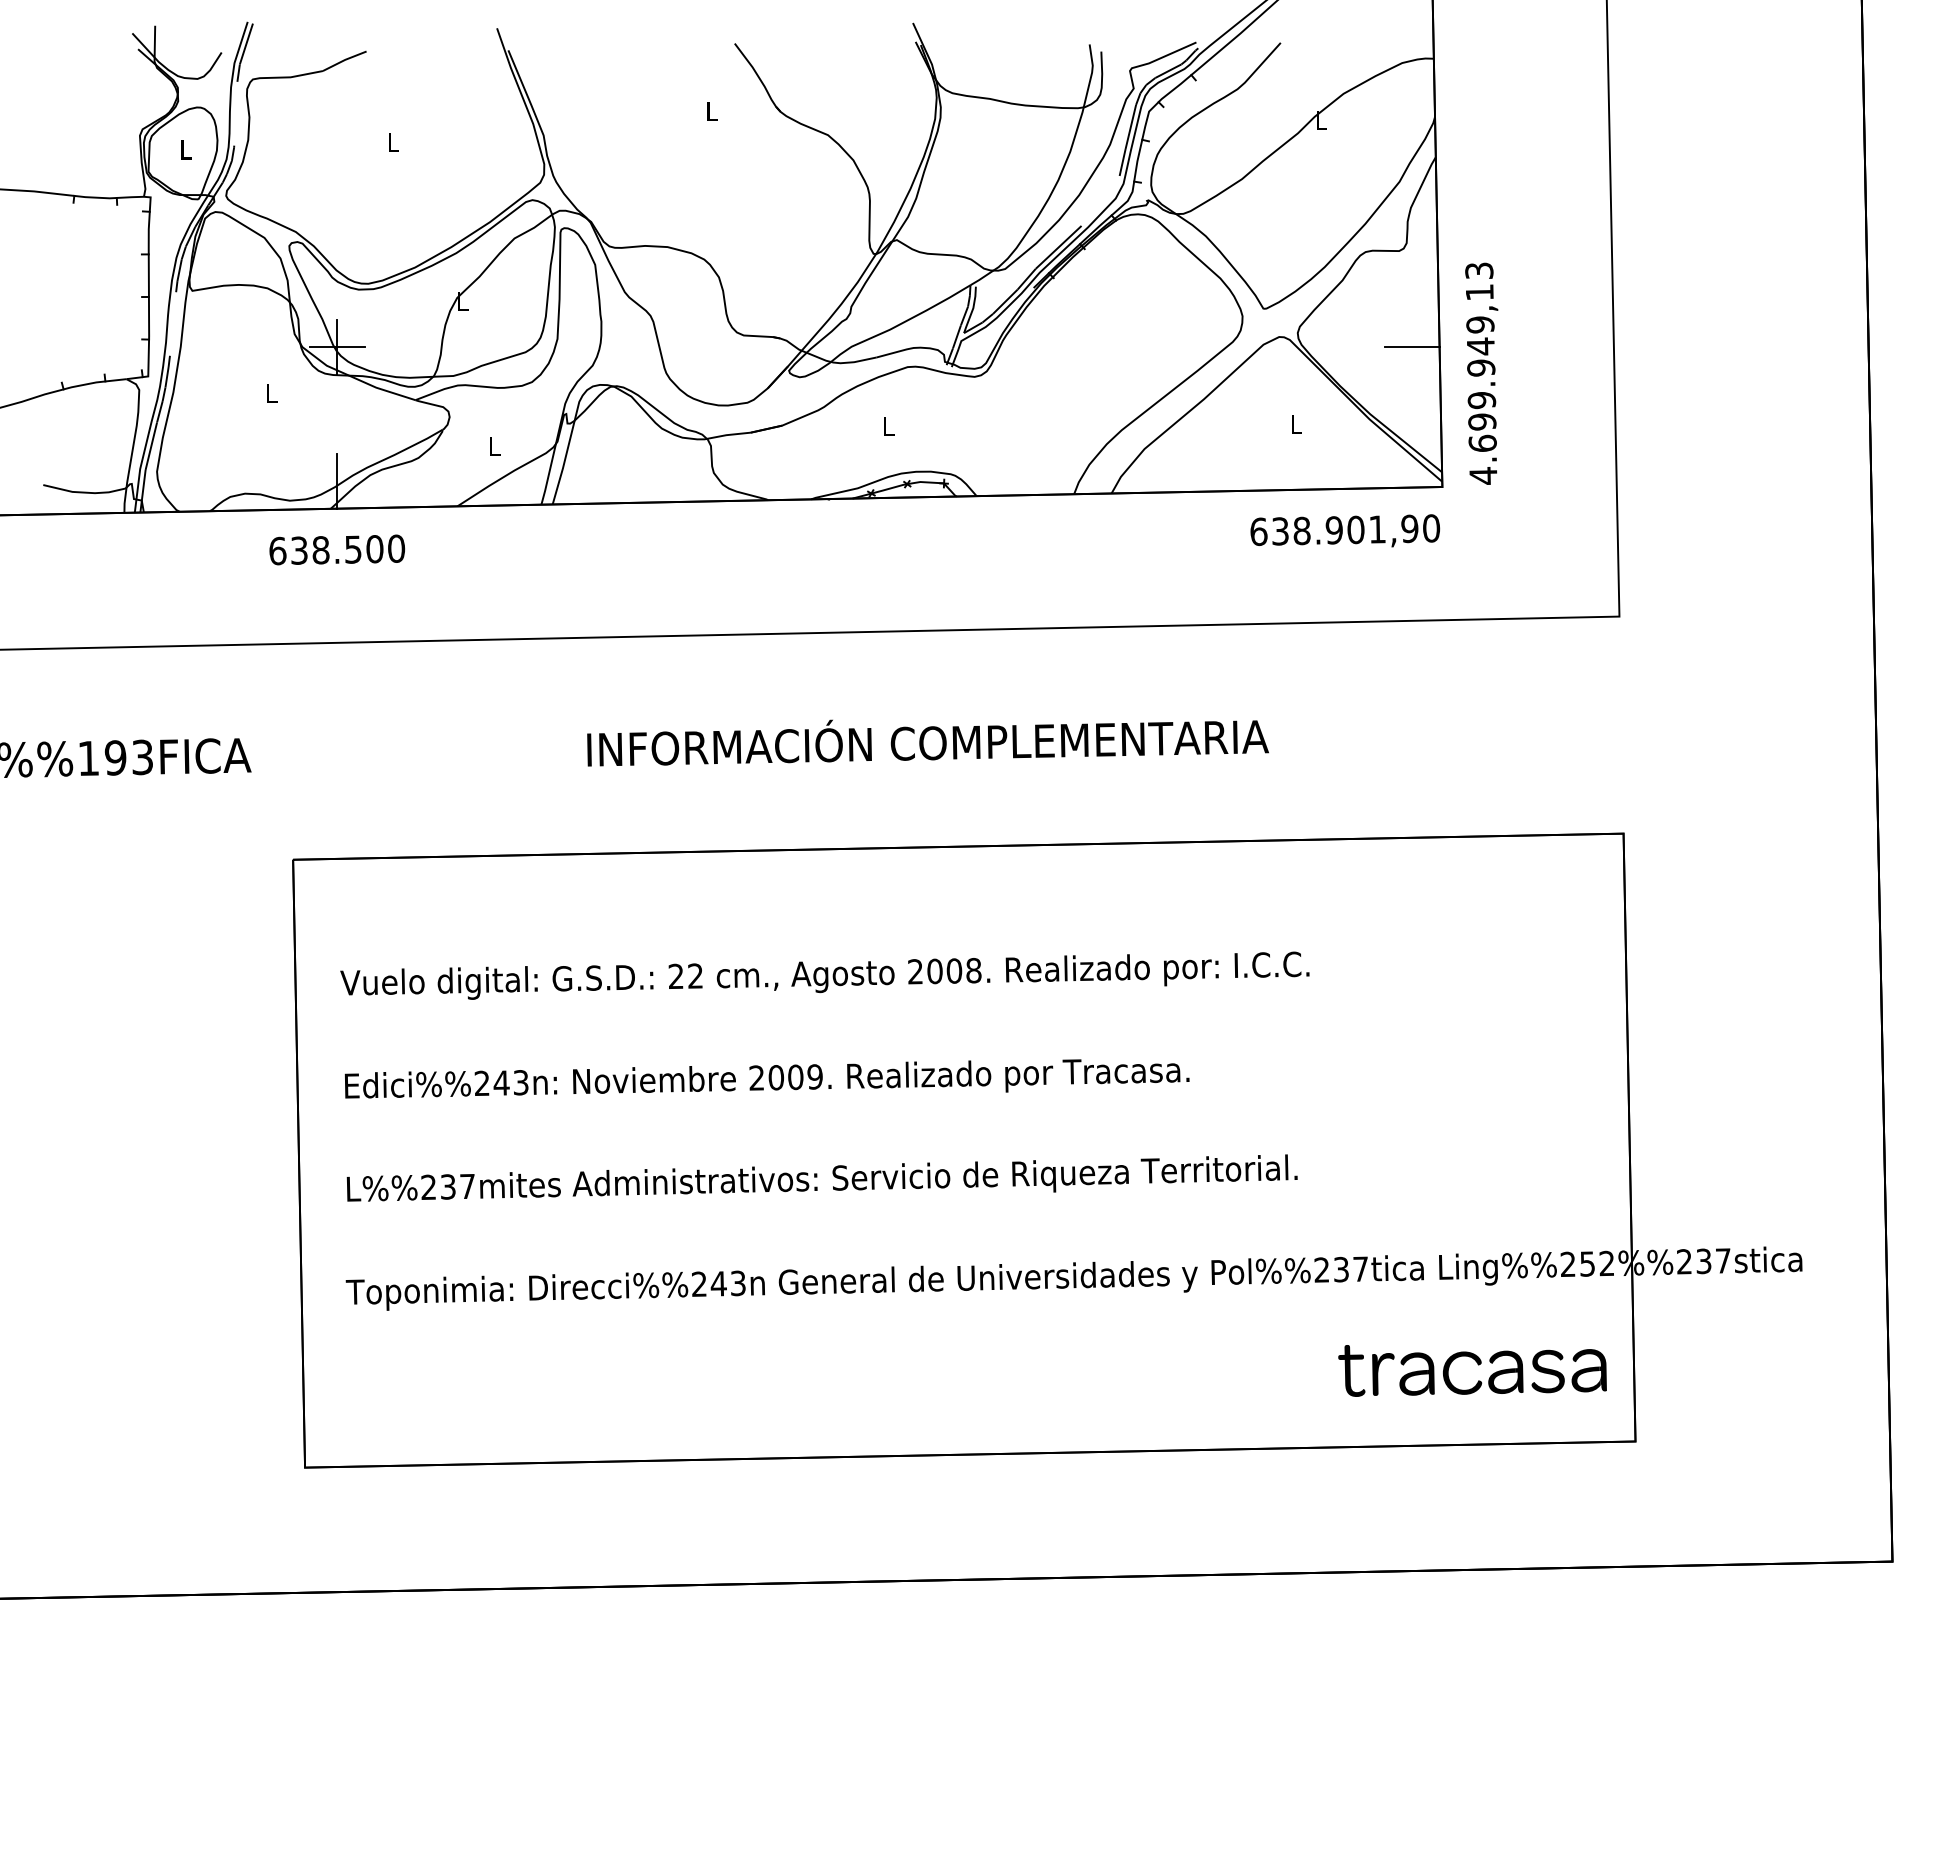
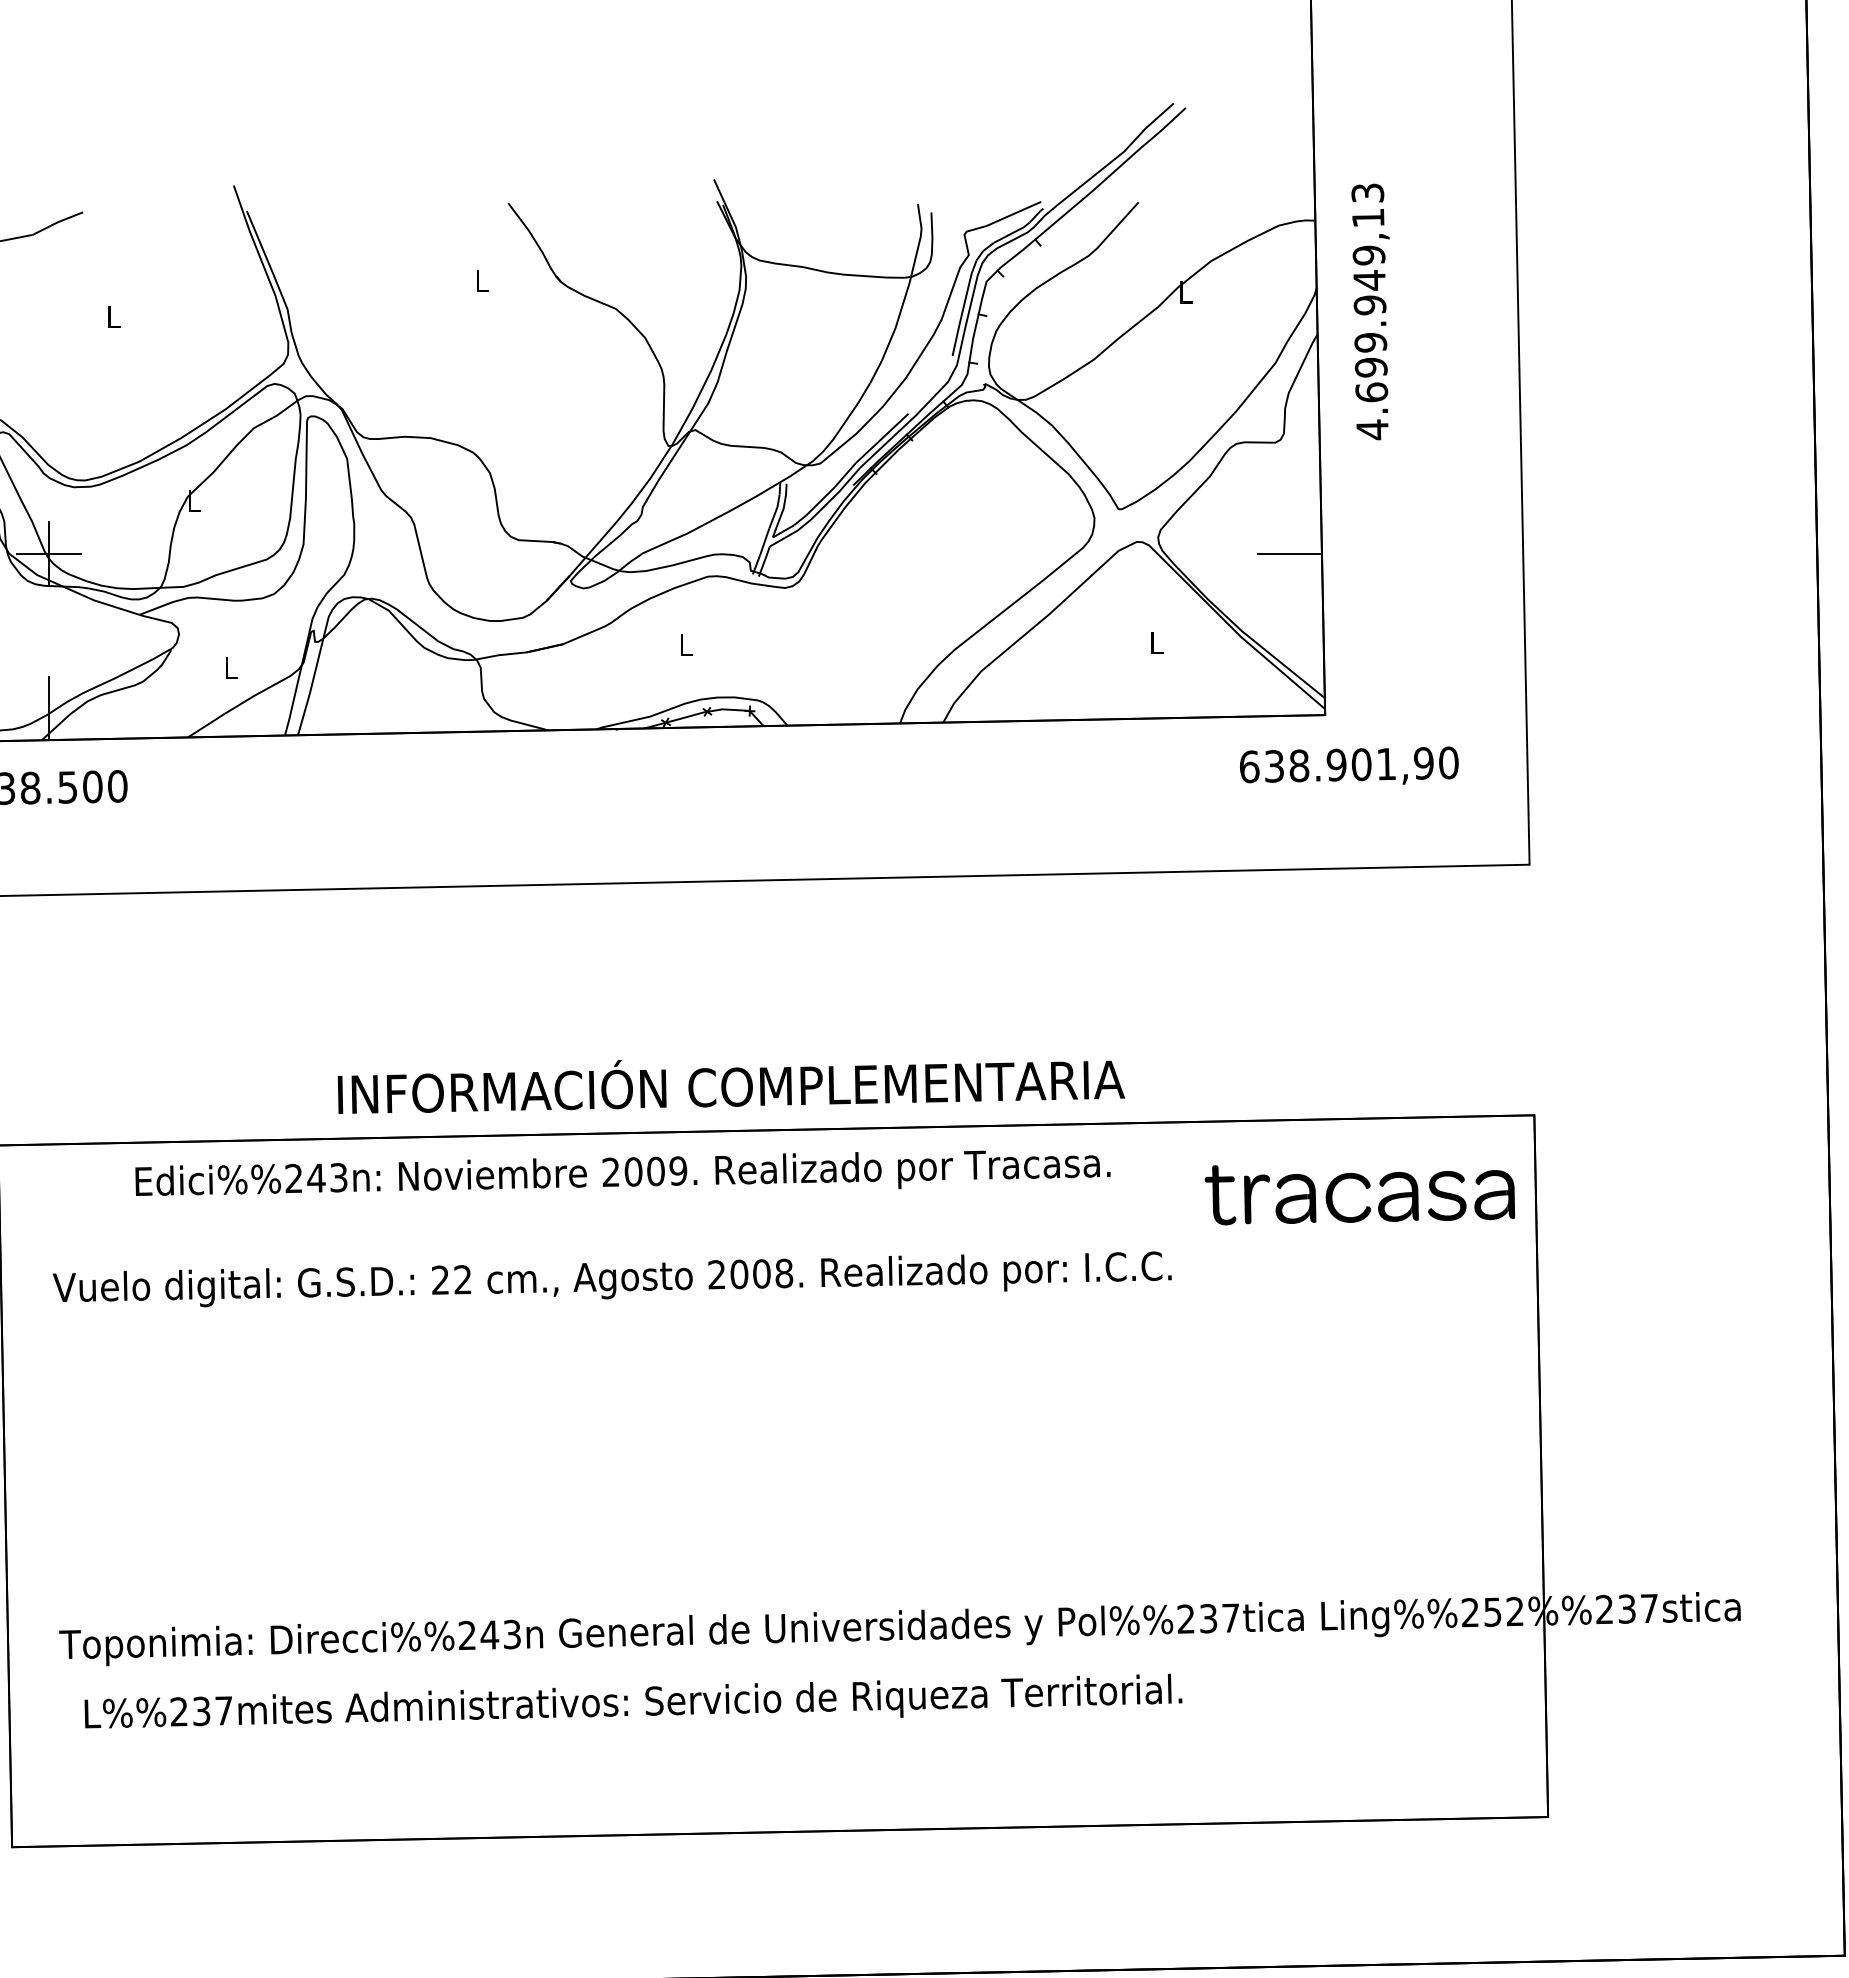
text: (1481, 373) -> (1370, 311), moved
text: (1345, 530) -> (1349, 765), moved
text: (927, 742) -> (730, 1086), moved
text: (766, 1078) -> (622, 1172), moved
text: (821, 1177) -> (632, 1700), moved
part: (1477, 1364) -> (1365, 1187), moved

